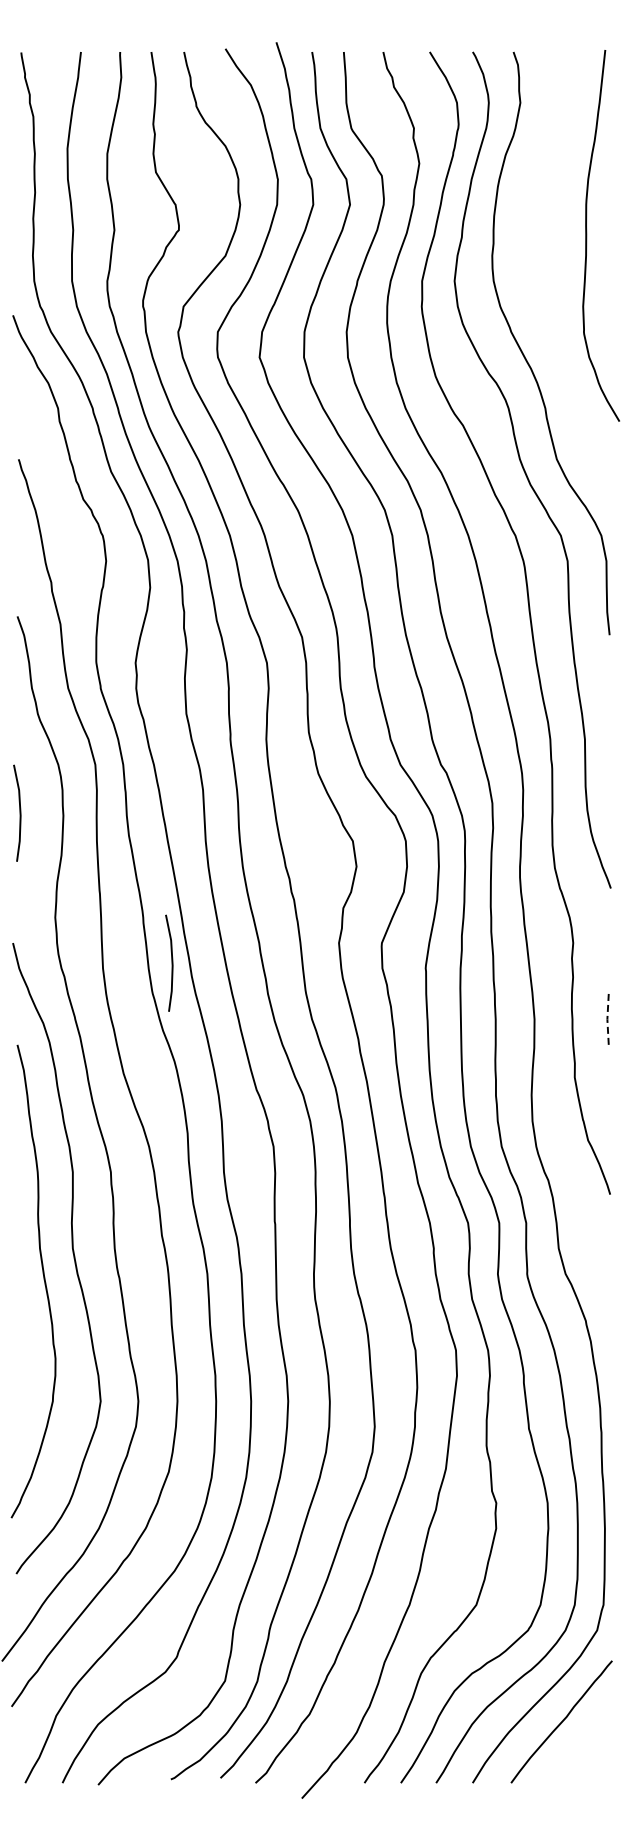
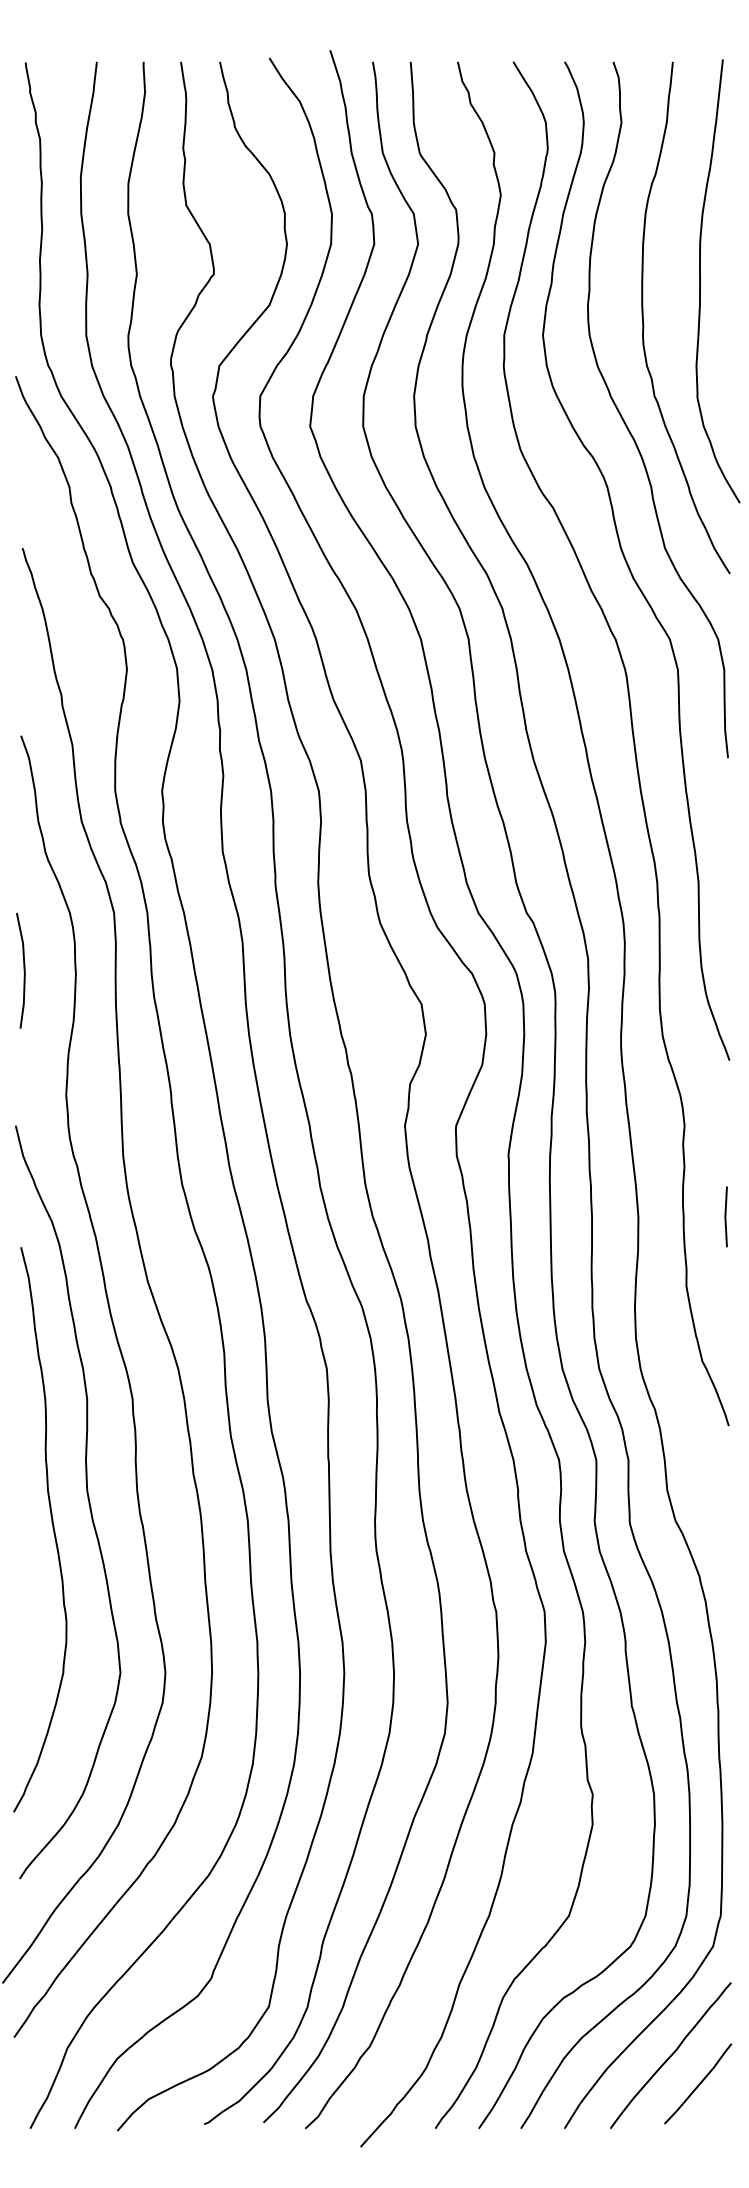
curve: (539, 266) -> (644, 317), added
line: (171, 962) -> (204, 1148), removed
line: (607, 1019) -> (725, 1216), dashed -> solid
line: (585, 1745) -> (699, 2083), added

